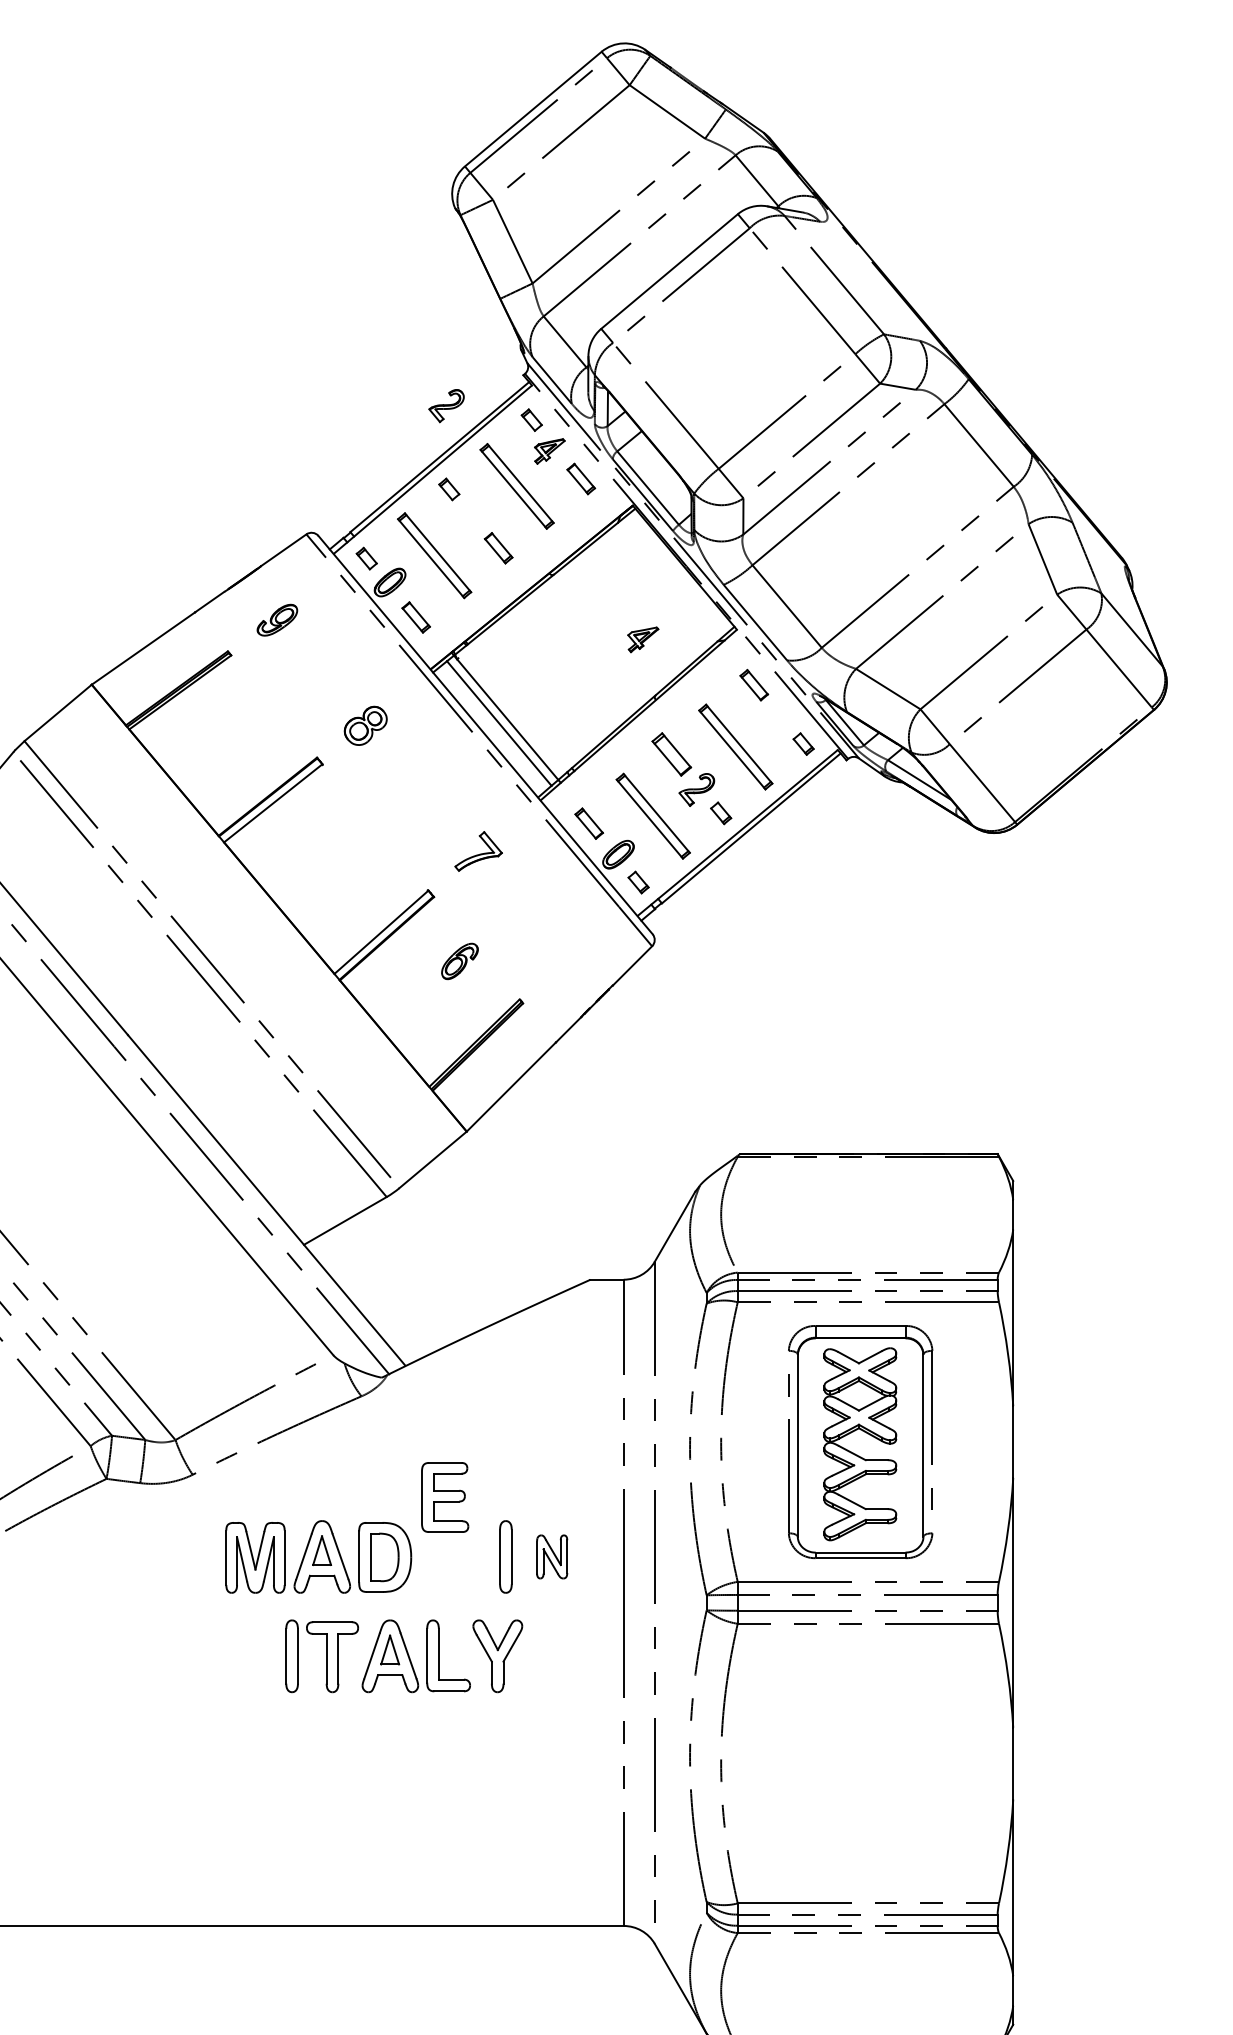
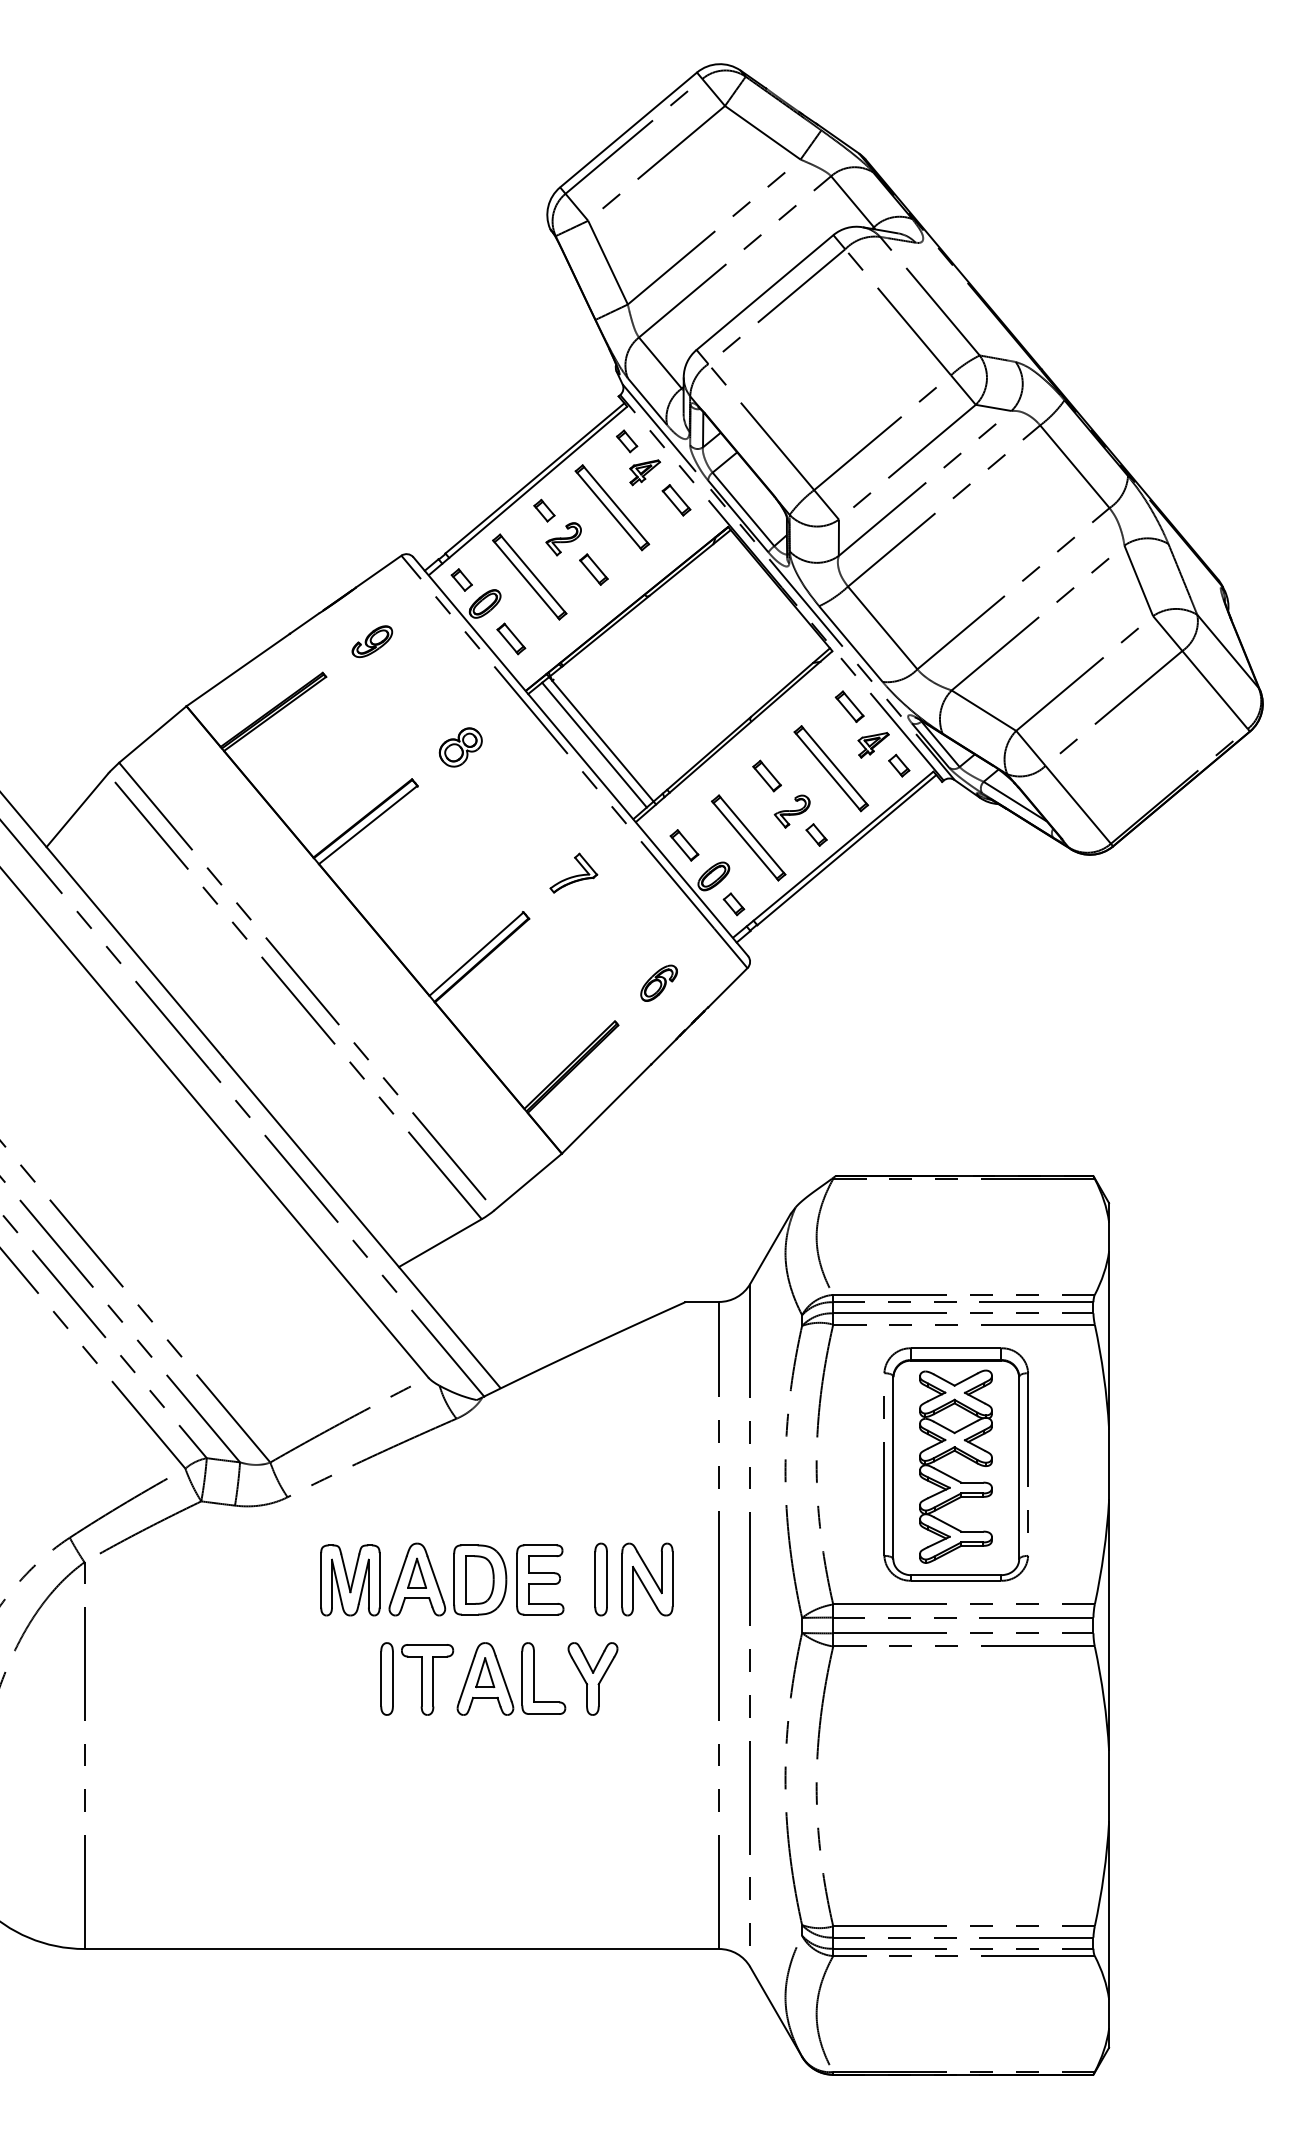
part: (446, 406) -> (563, 539), moved
part: (643, 640) -> (873, 745), moved
part: (671, 753) -> (766, 775), size x0.71
part: (459, 960) -> (658, 982), moved
part: (445, 1496) -> (540, 1579), moved
part: (552, 1556) -> (647, 1579), size x1.67

